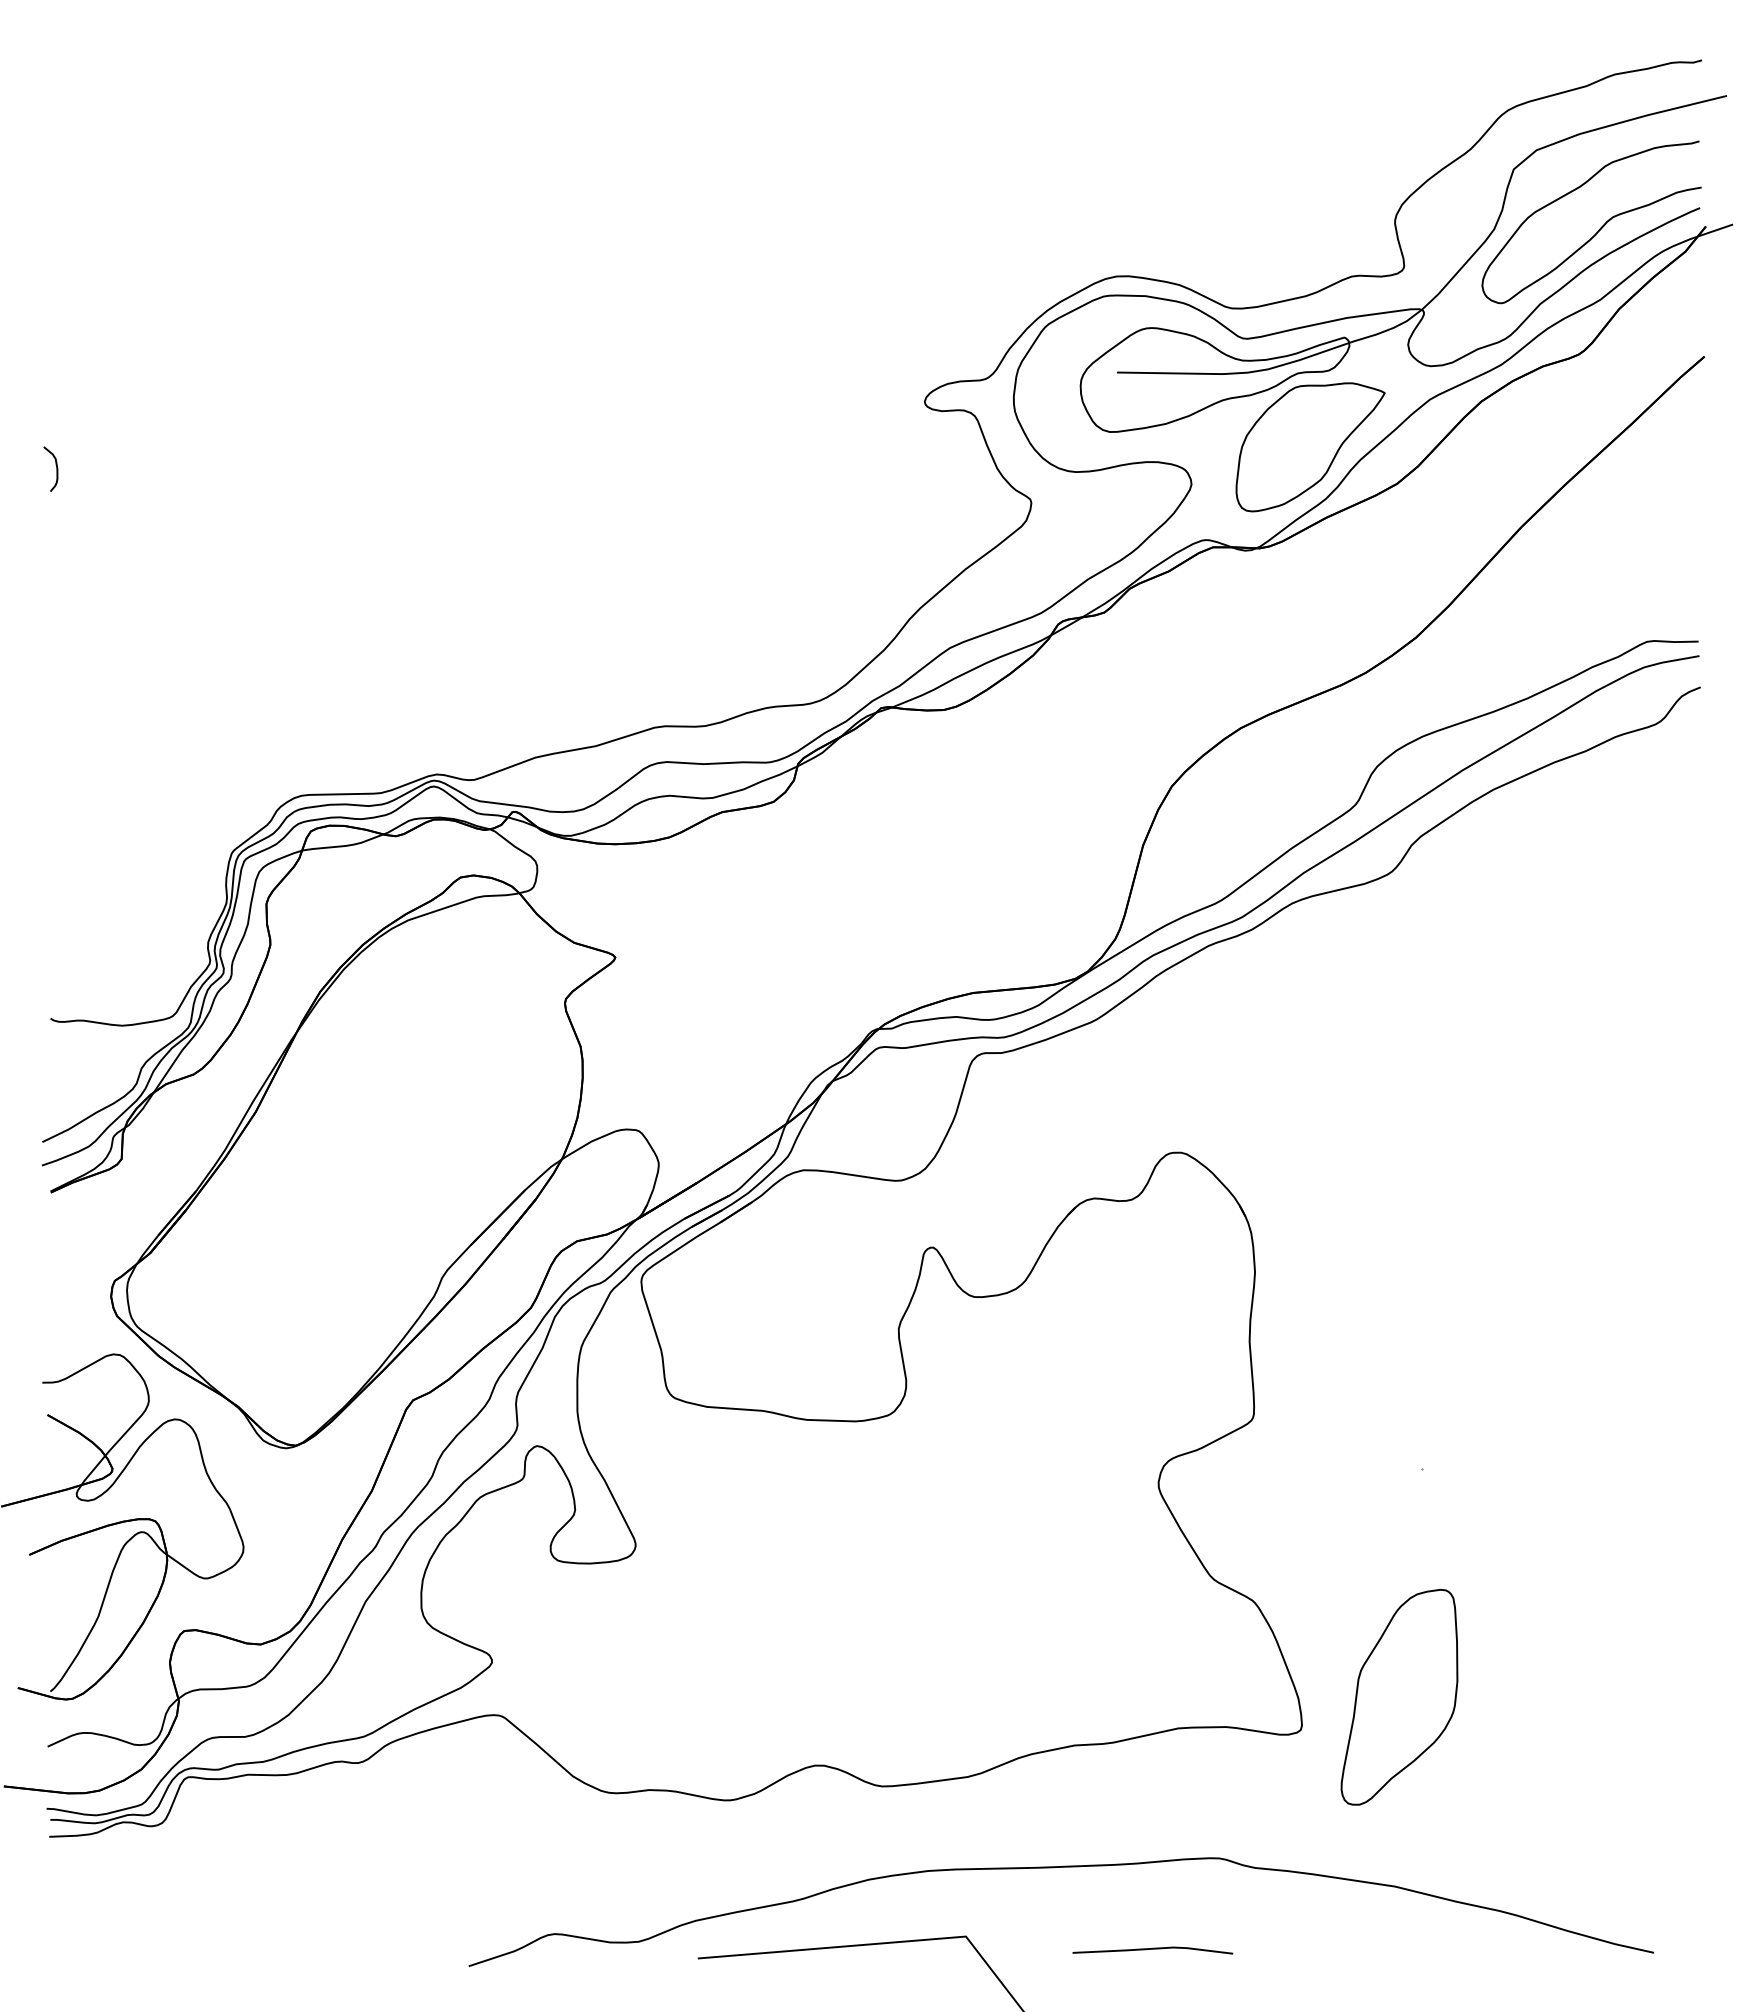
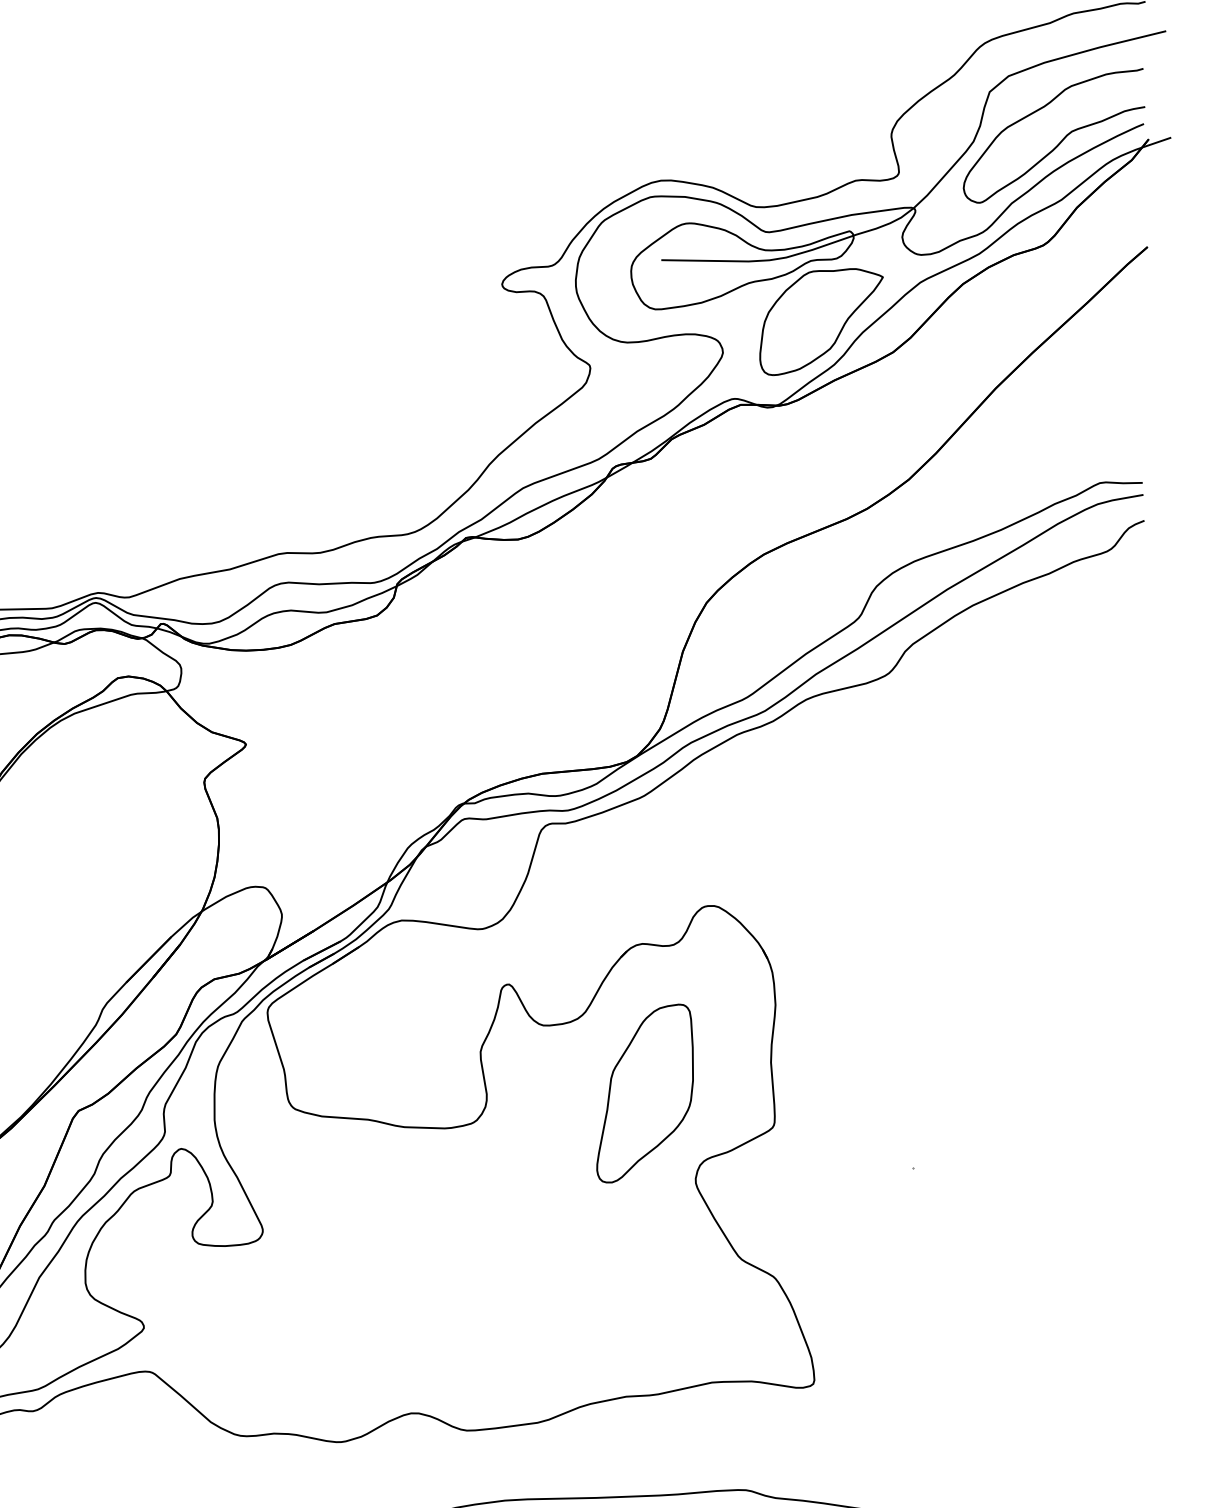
part: (1399, 1696) -> (645, 1092), moved

